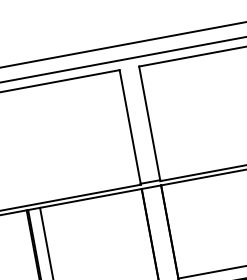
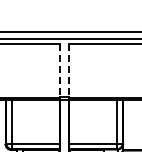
line: (150, 123) -> (69, 70), solid -> dashed
line: (129, 127) -> (59, 70), solid -> dashed

